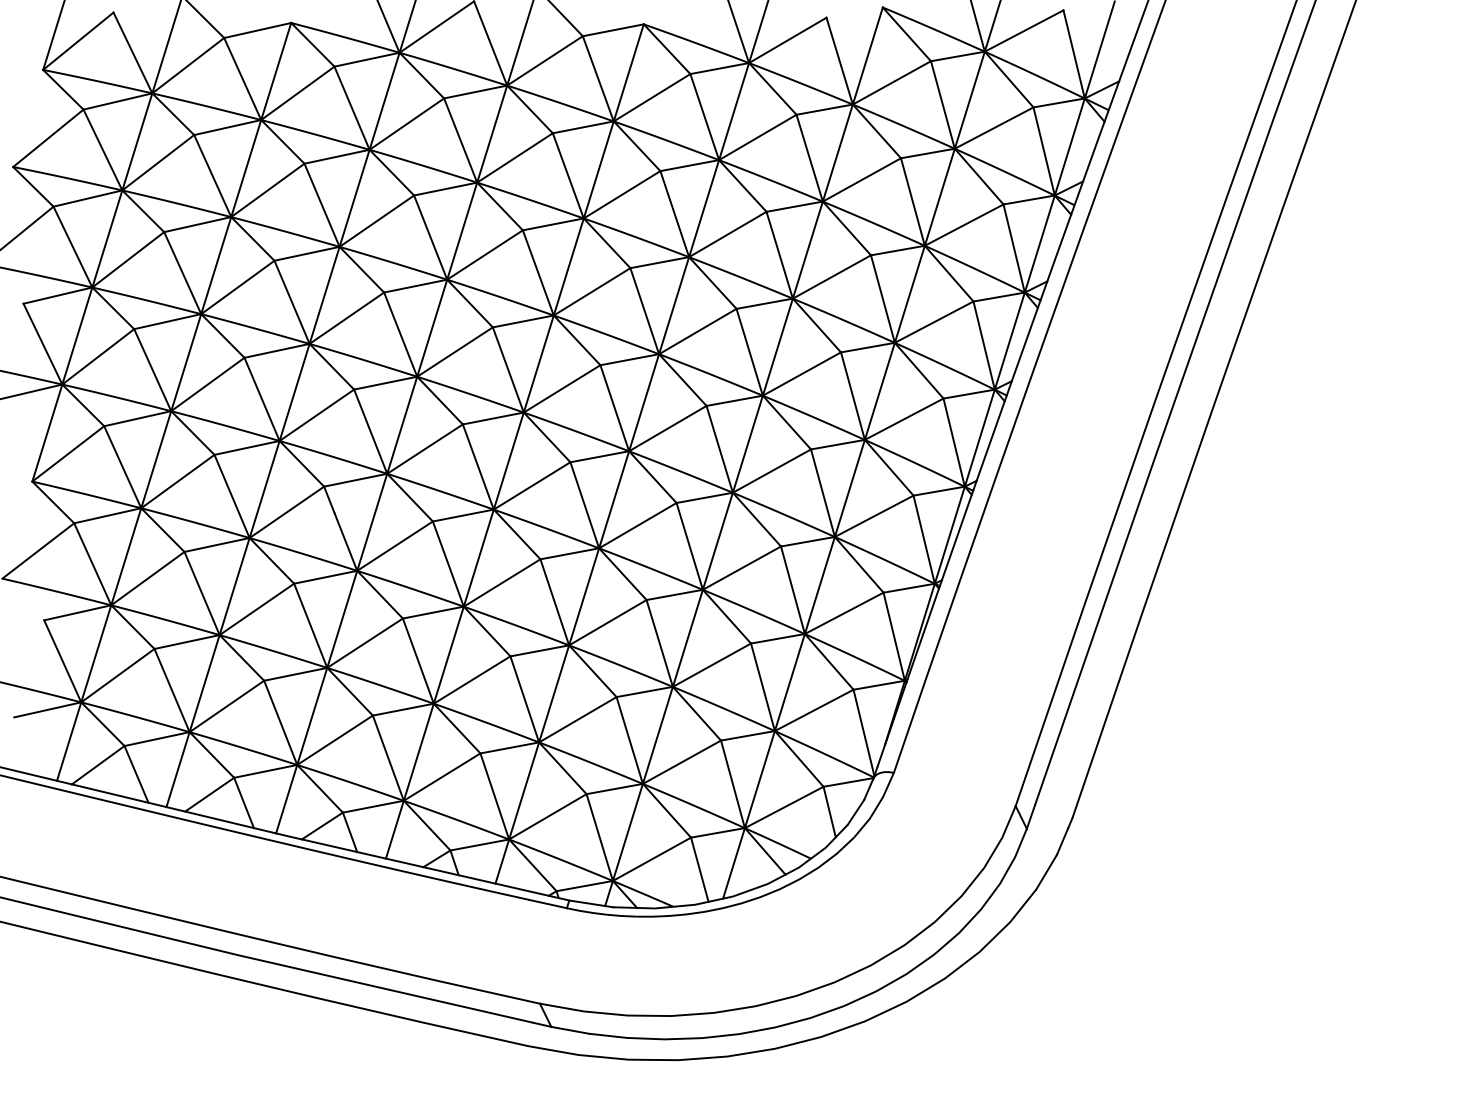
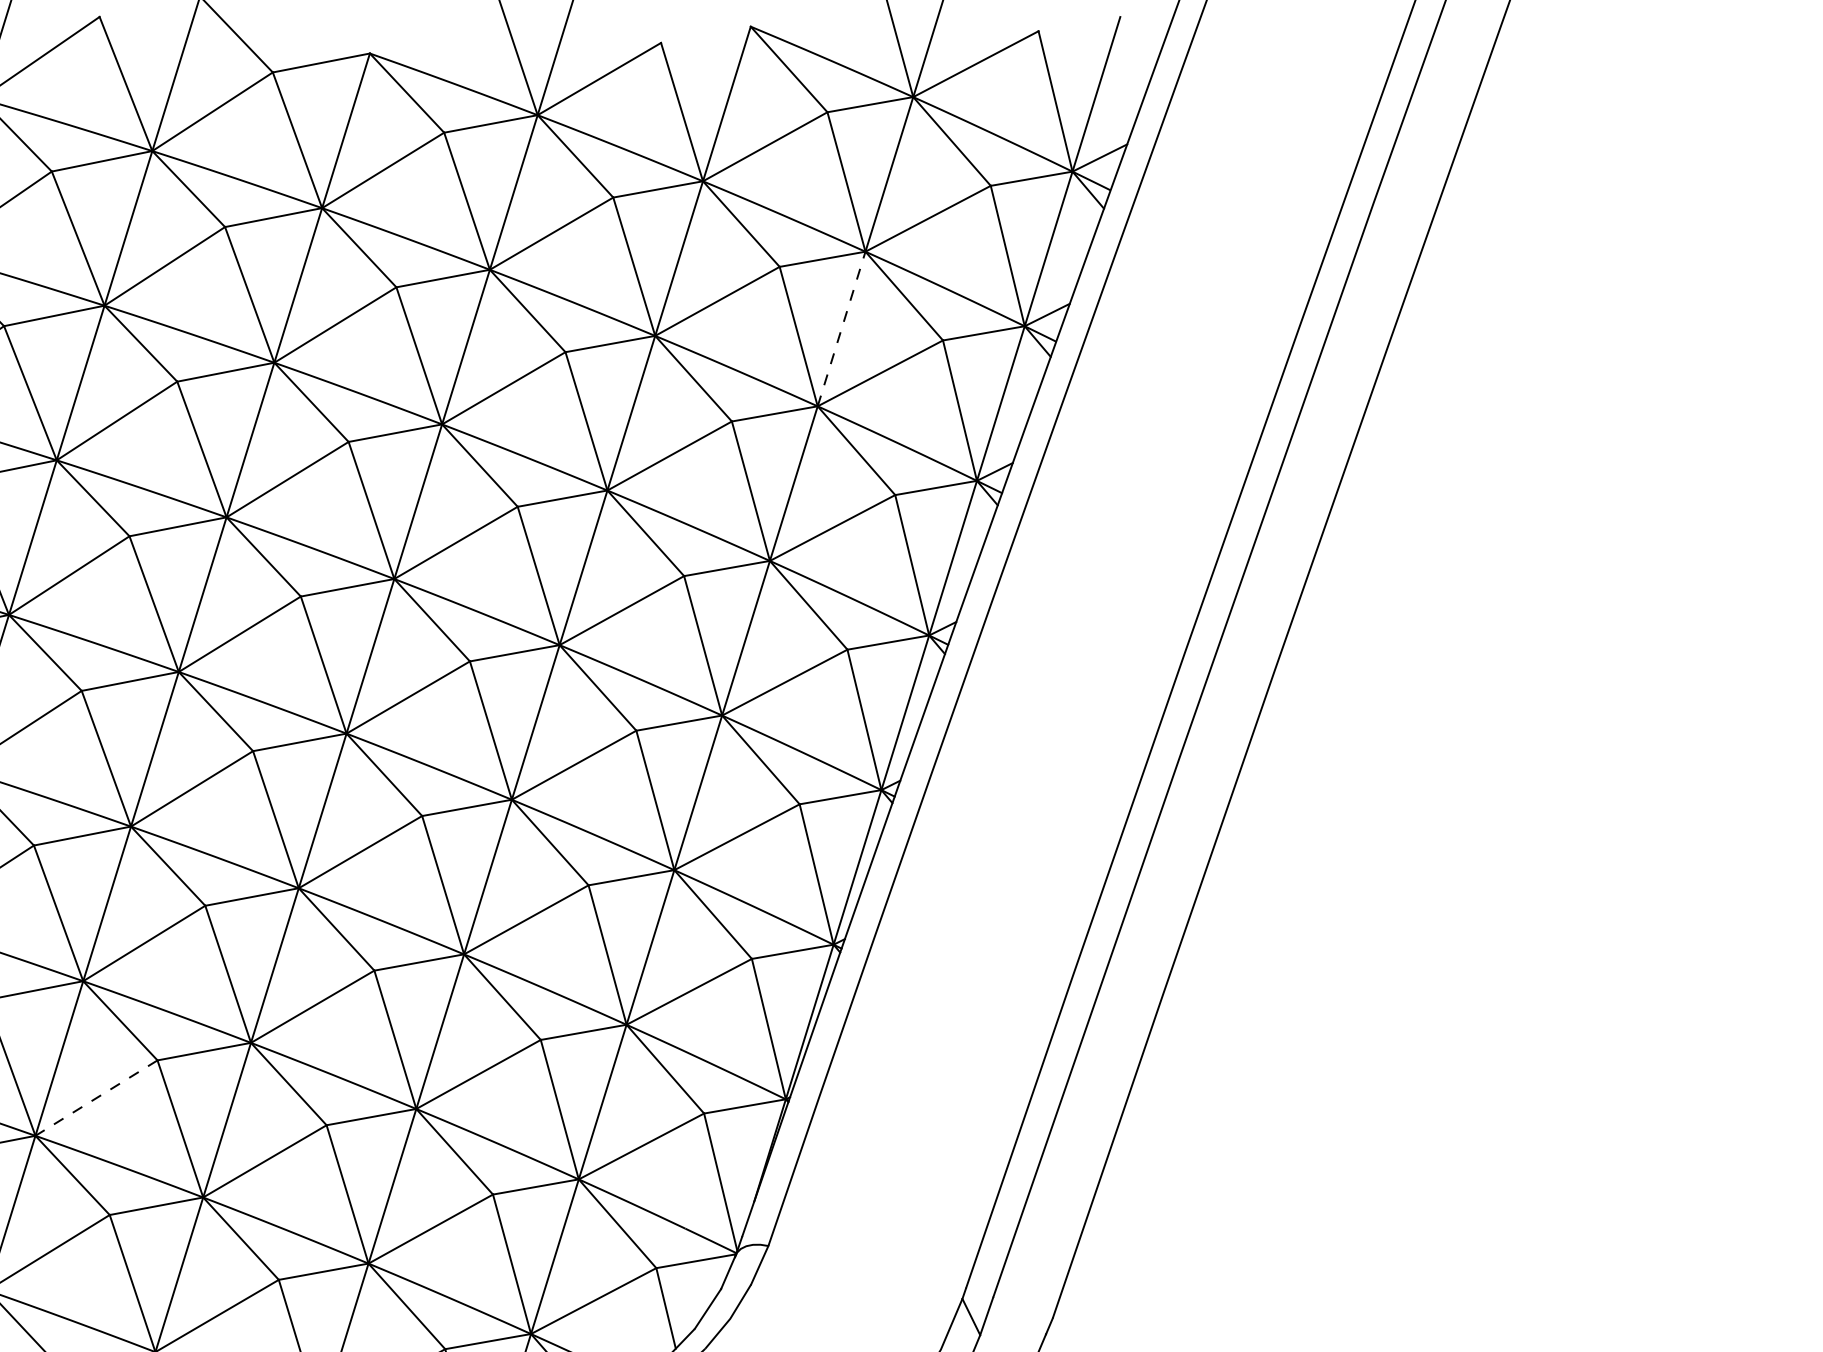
line: (939, 197) -> (841, 329), solid -> dashed
line: (471, 680) -> (95, 1098), solid -> dashed

